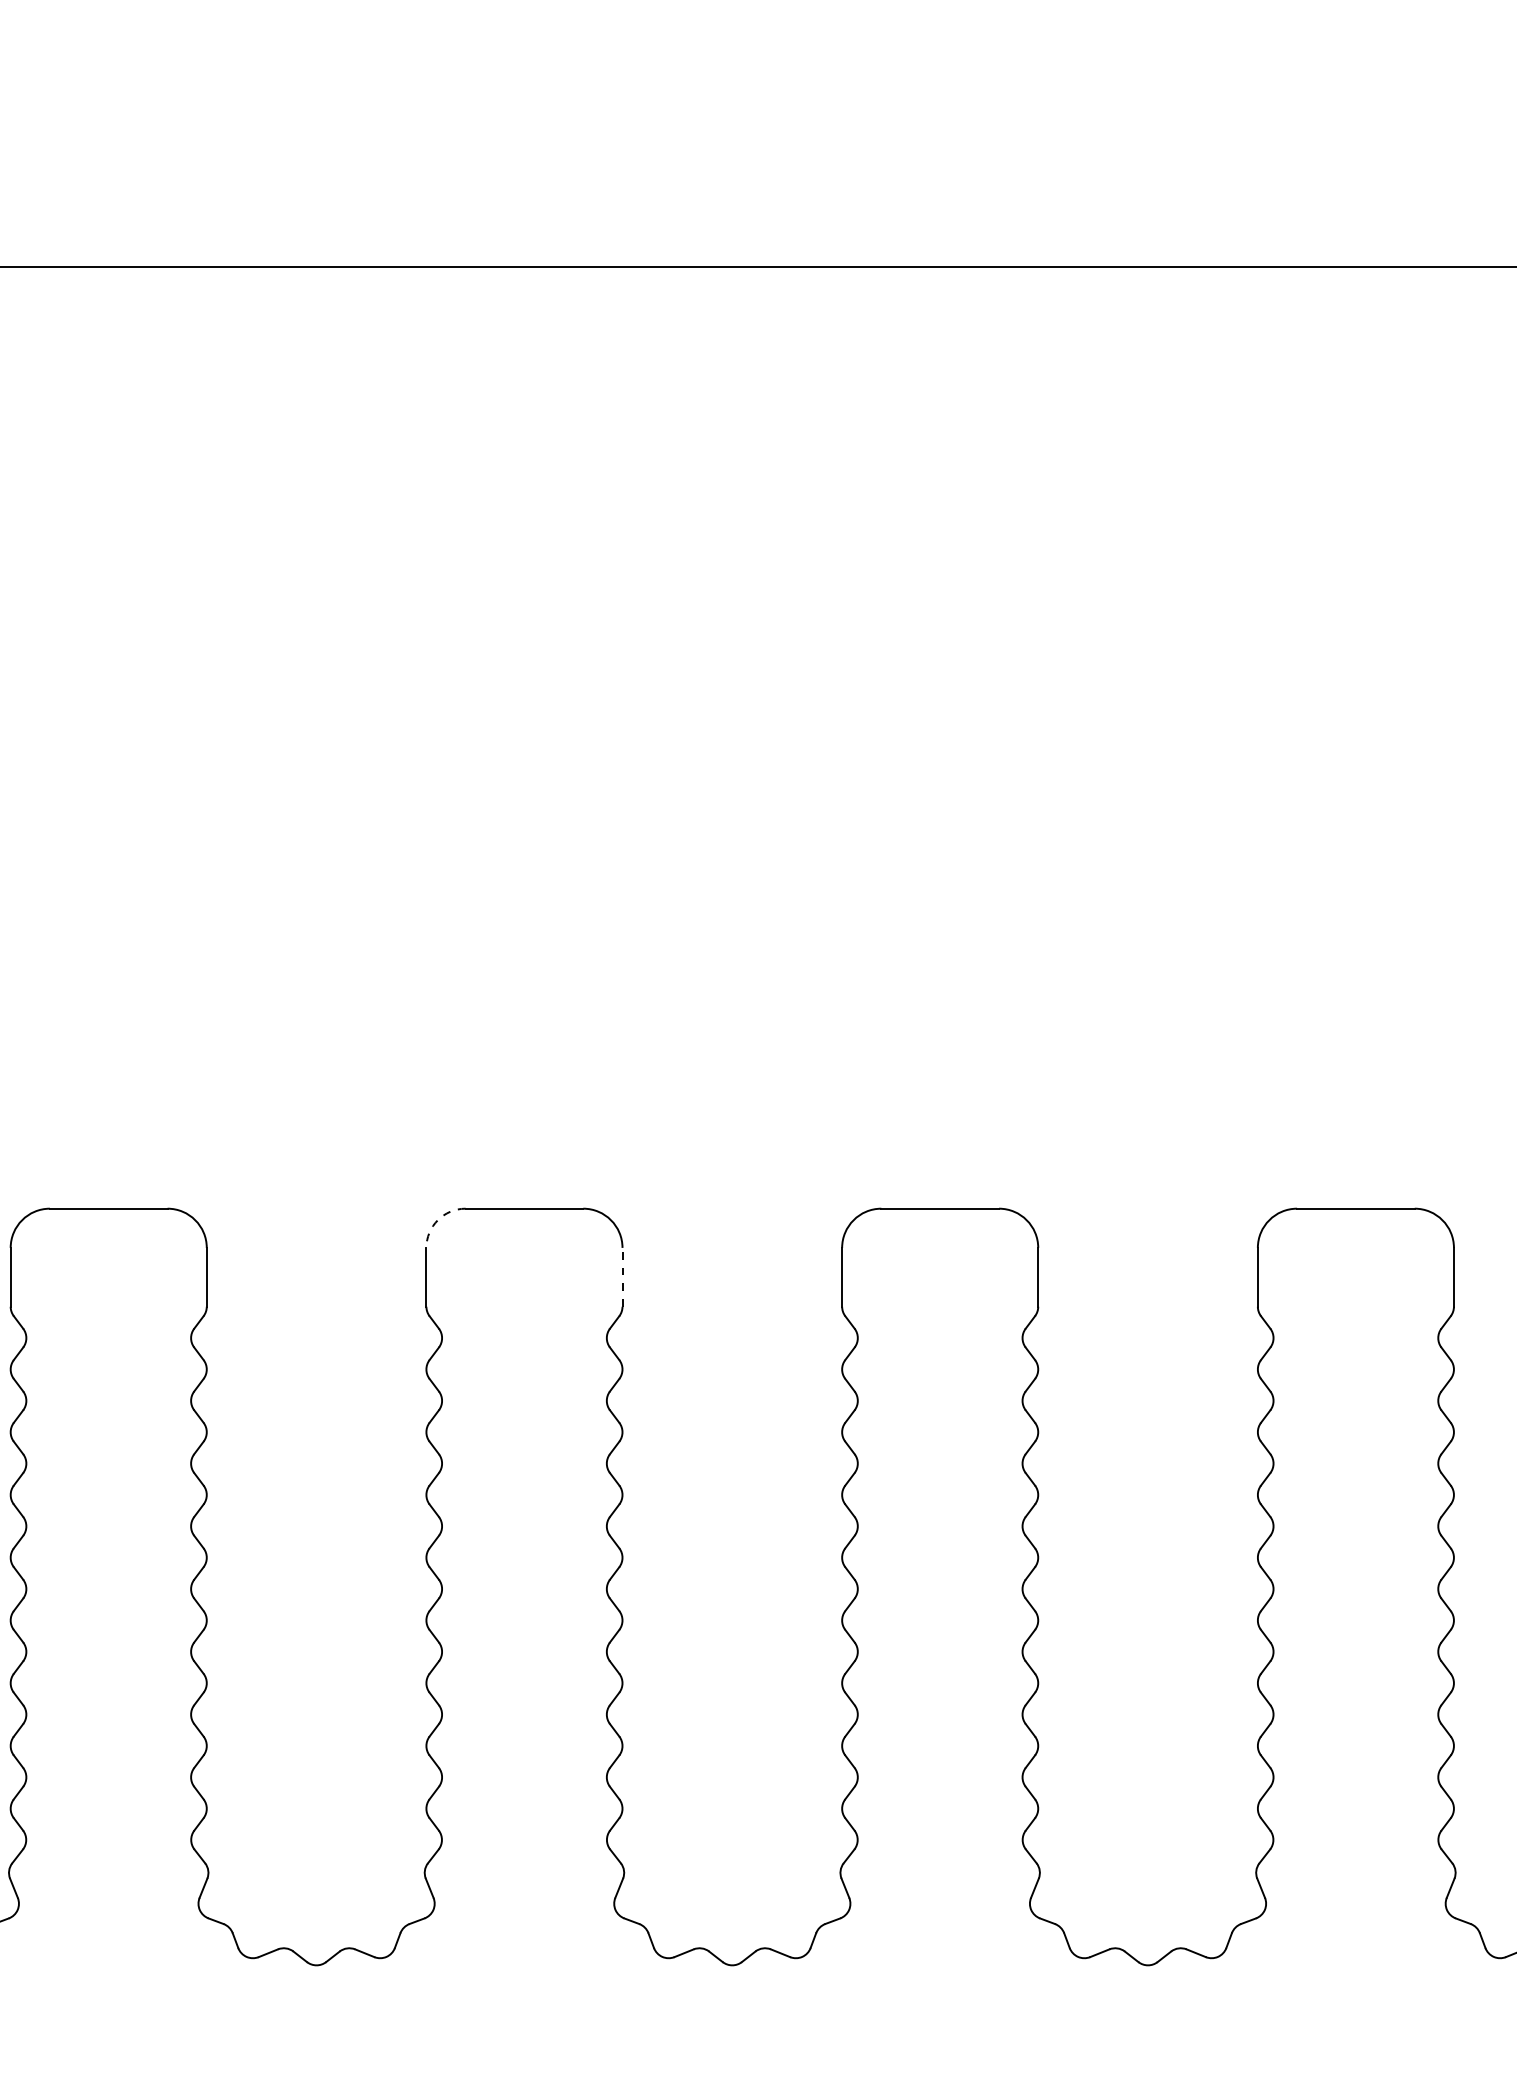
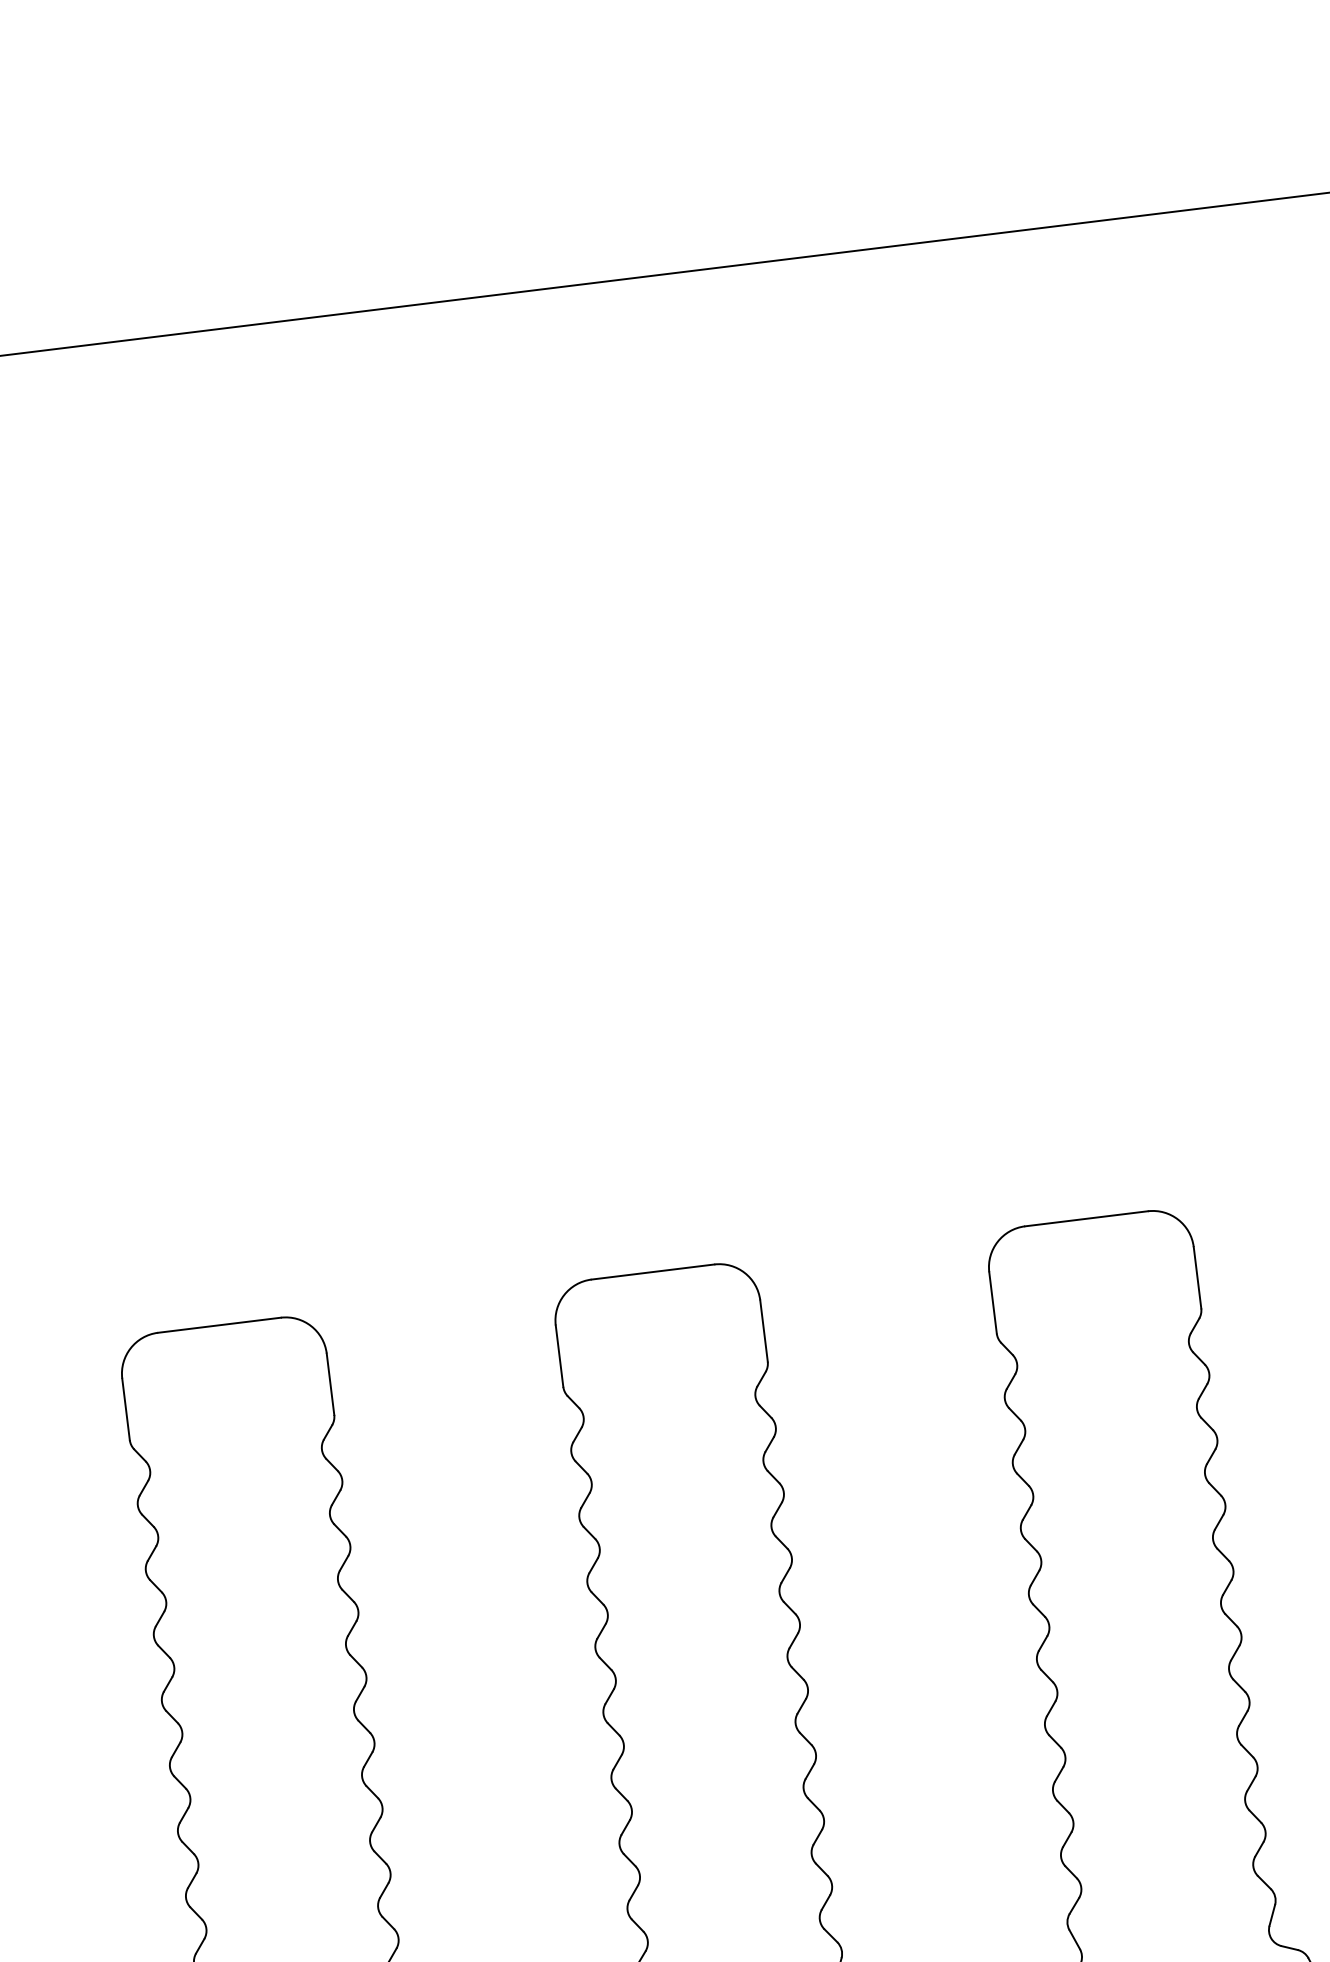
arc: (437, 1220) -> (130, 1348), dashed -> solid
line: (622, 1276) -> (330, 1383), dashed -> solid

